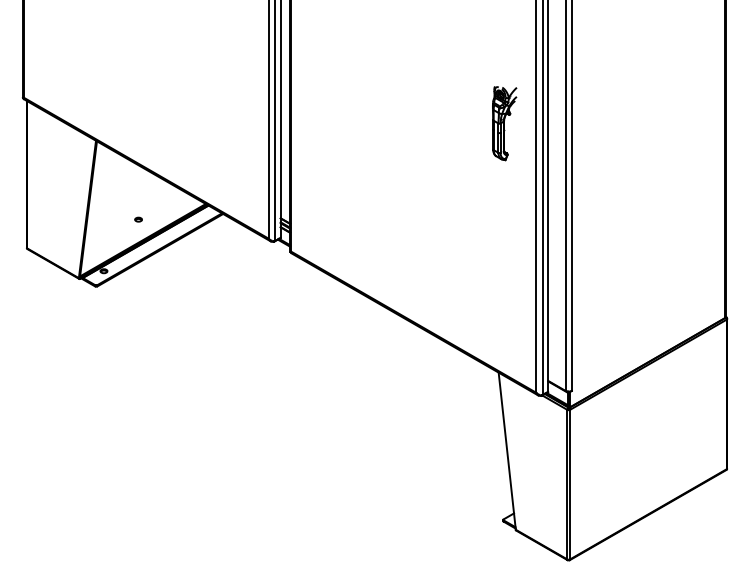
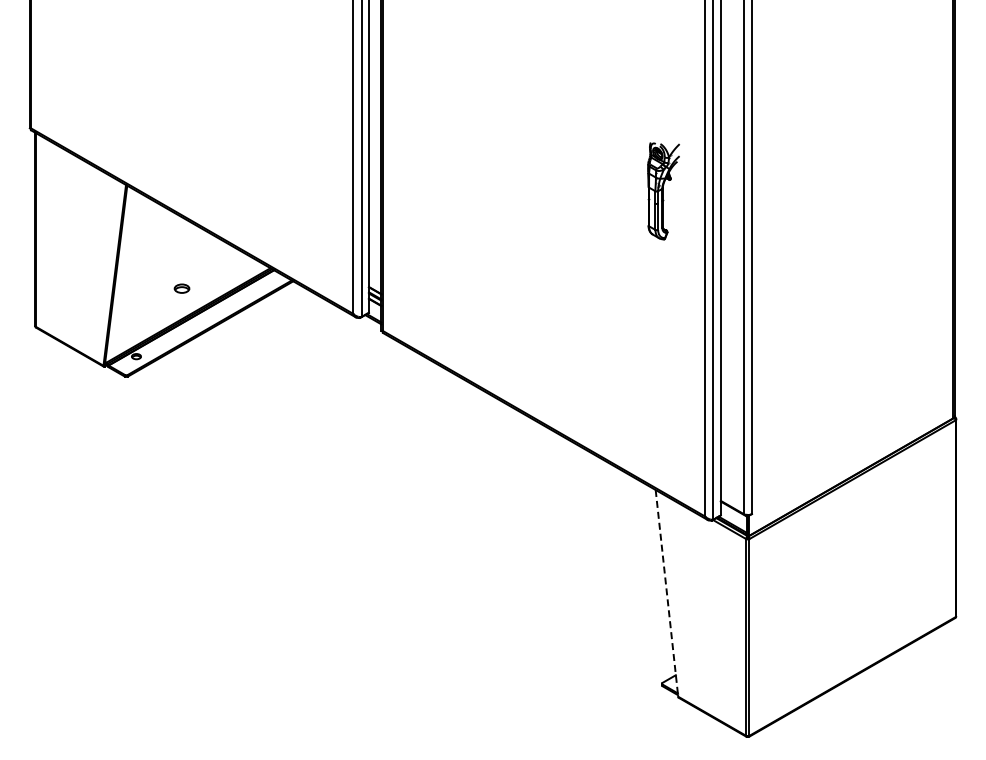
part: (504, 123) -> (663, 191), moved
part: (138, 219) -> (181, 288), size x1.6
line: (506, 451) -> (666, 593), solid -> dashed

